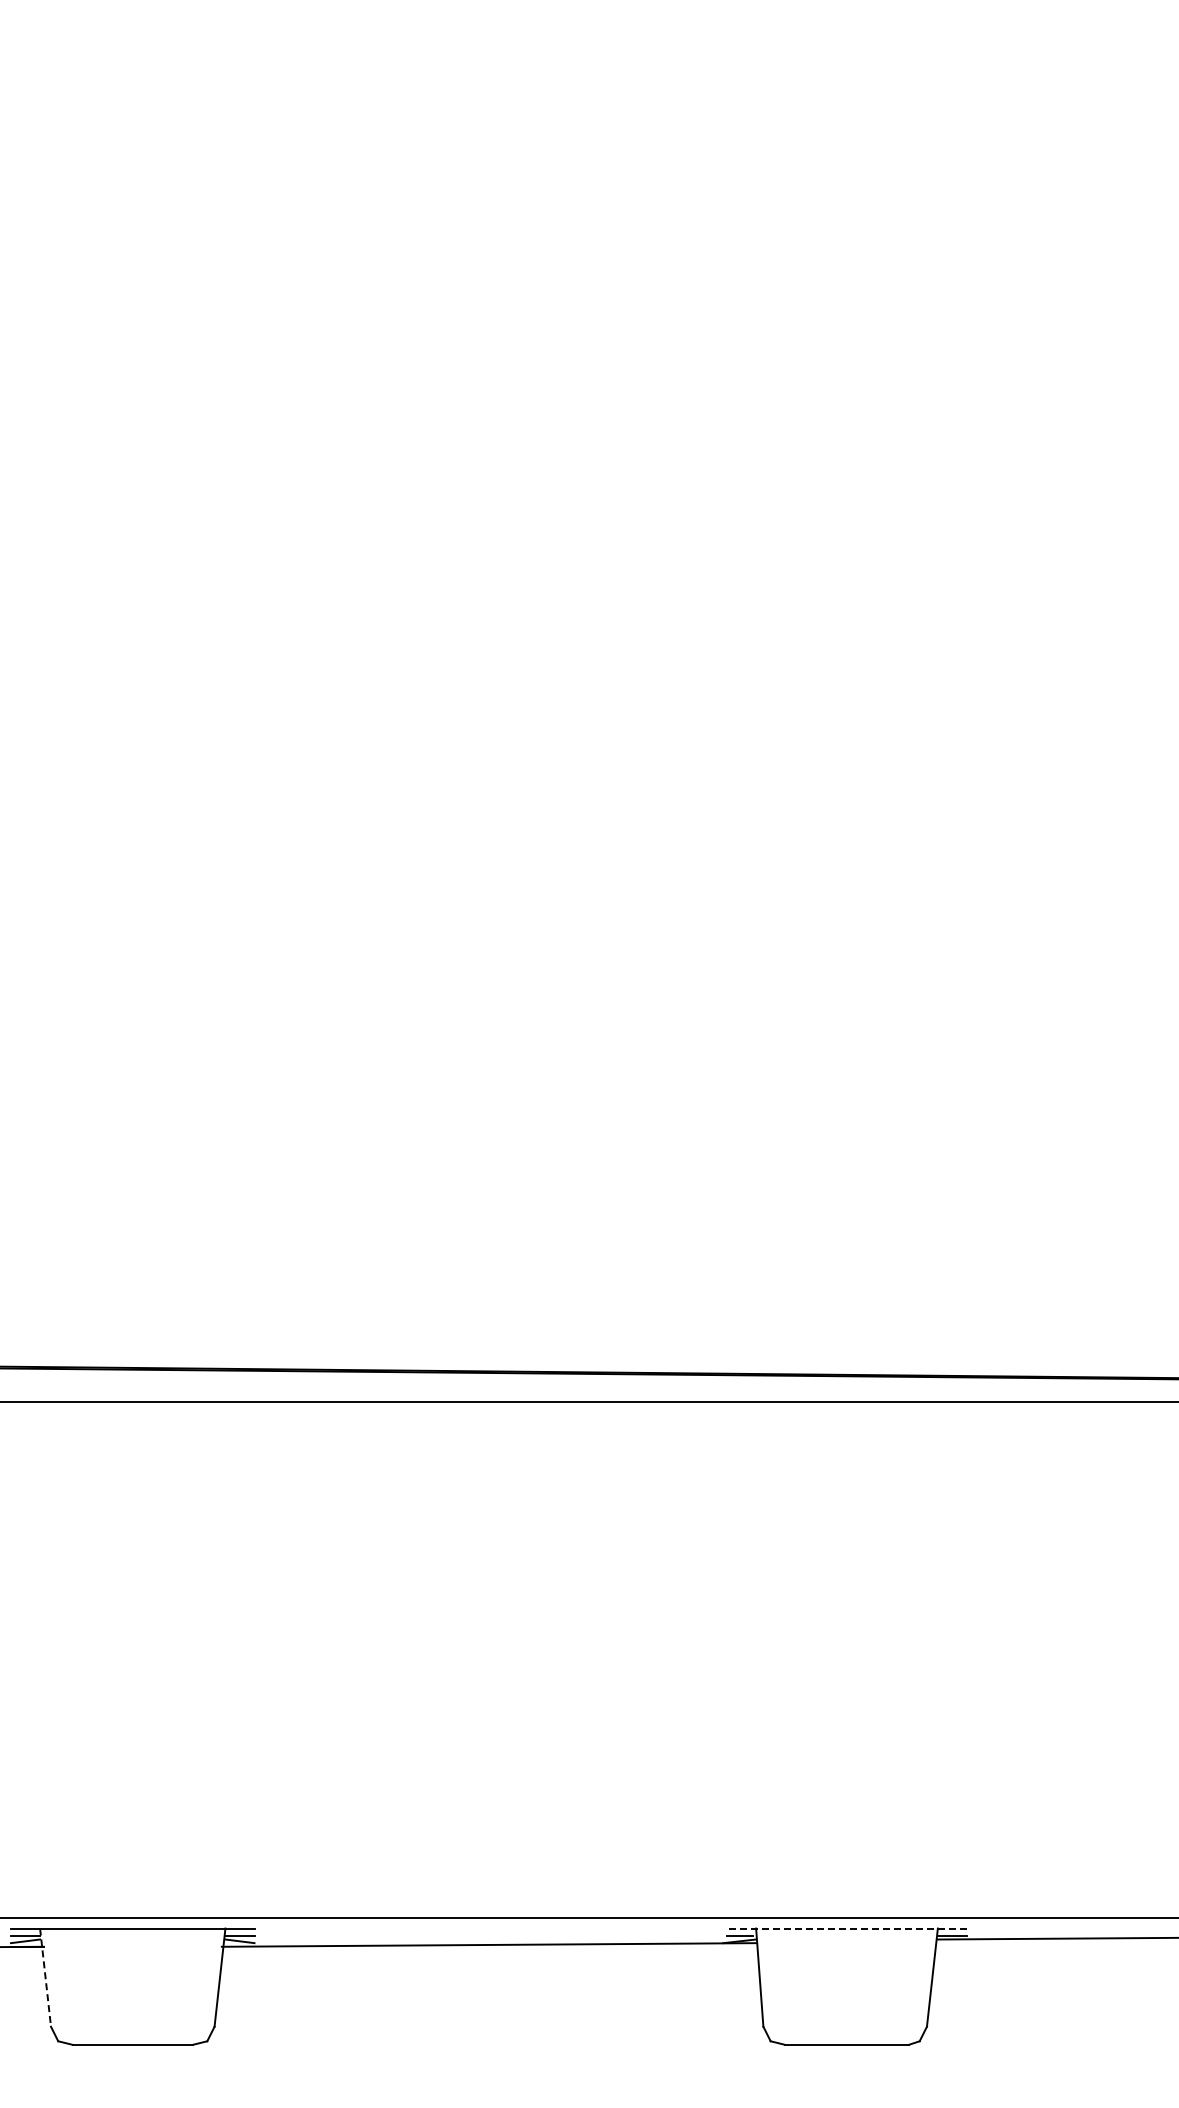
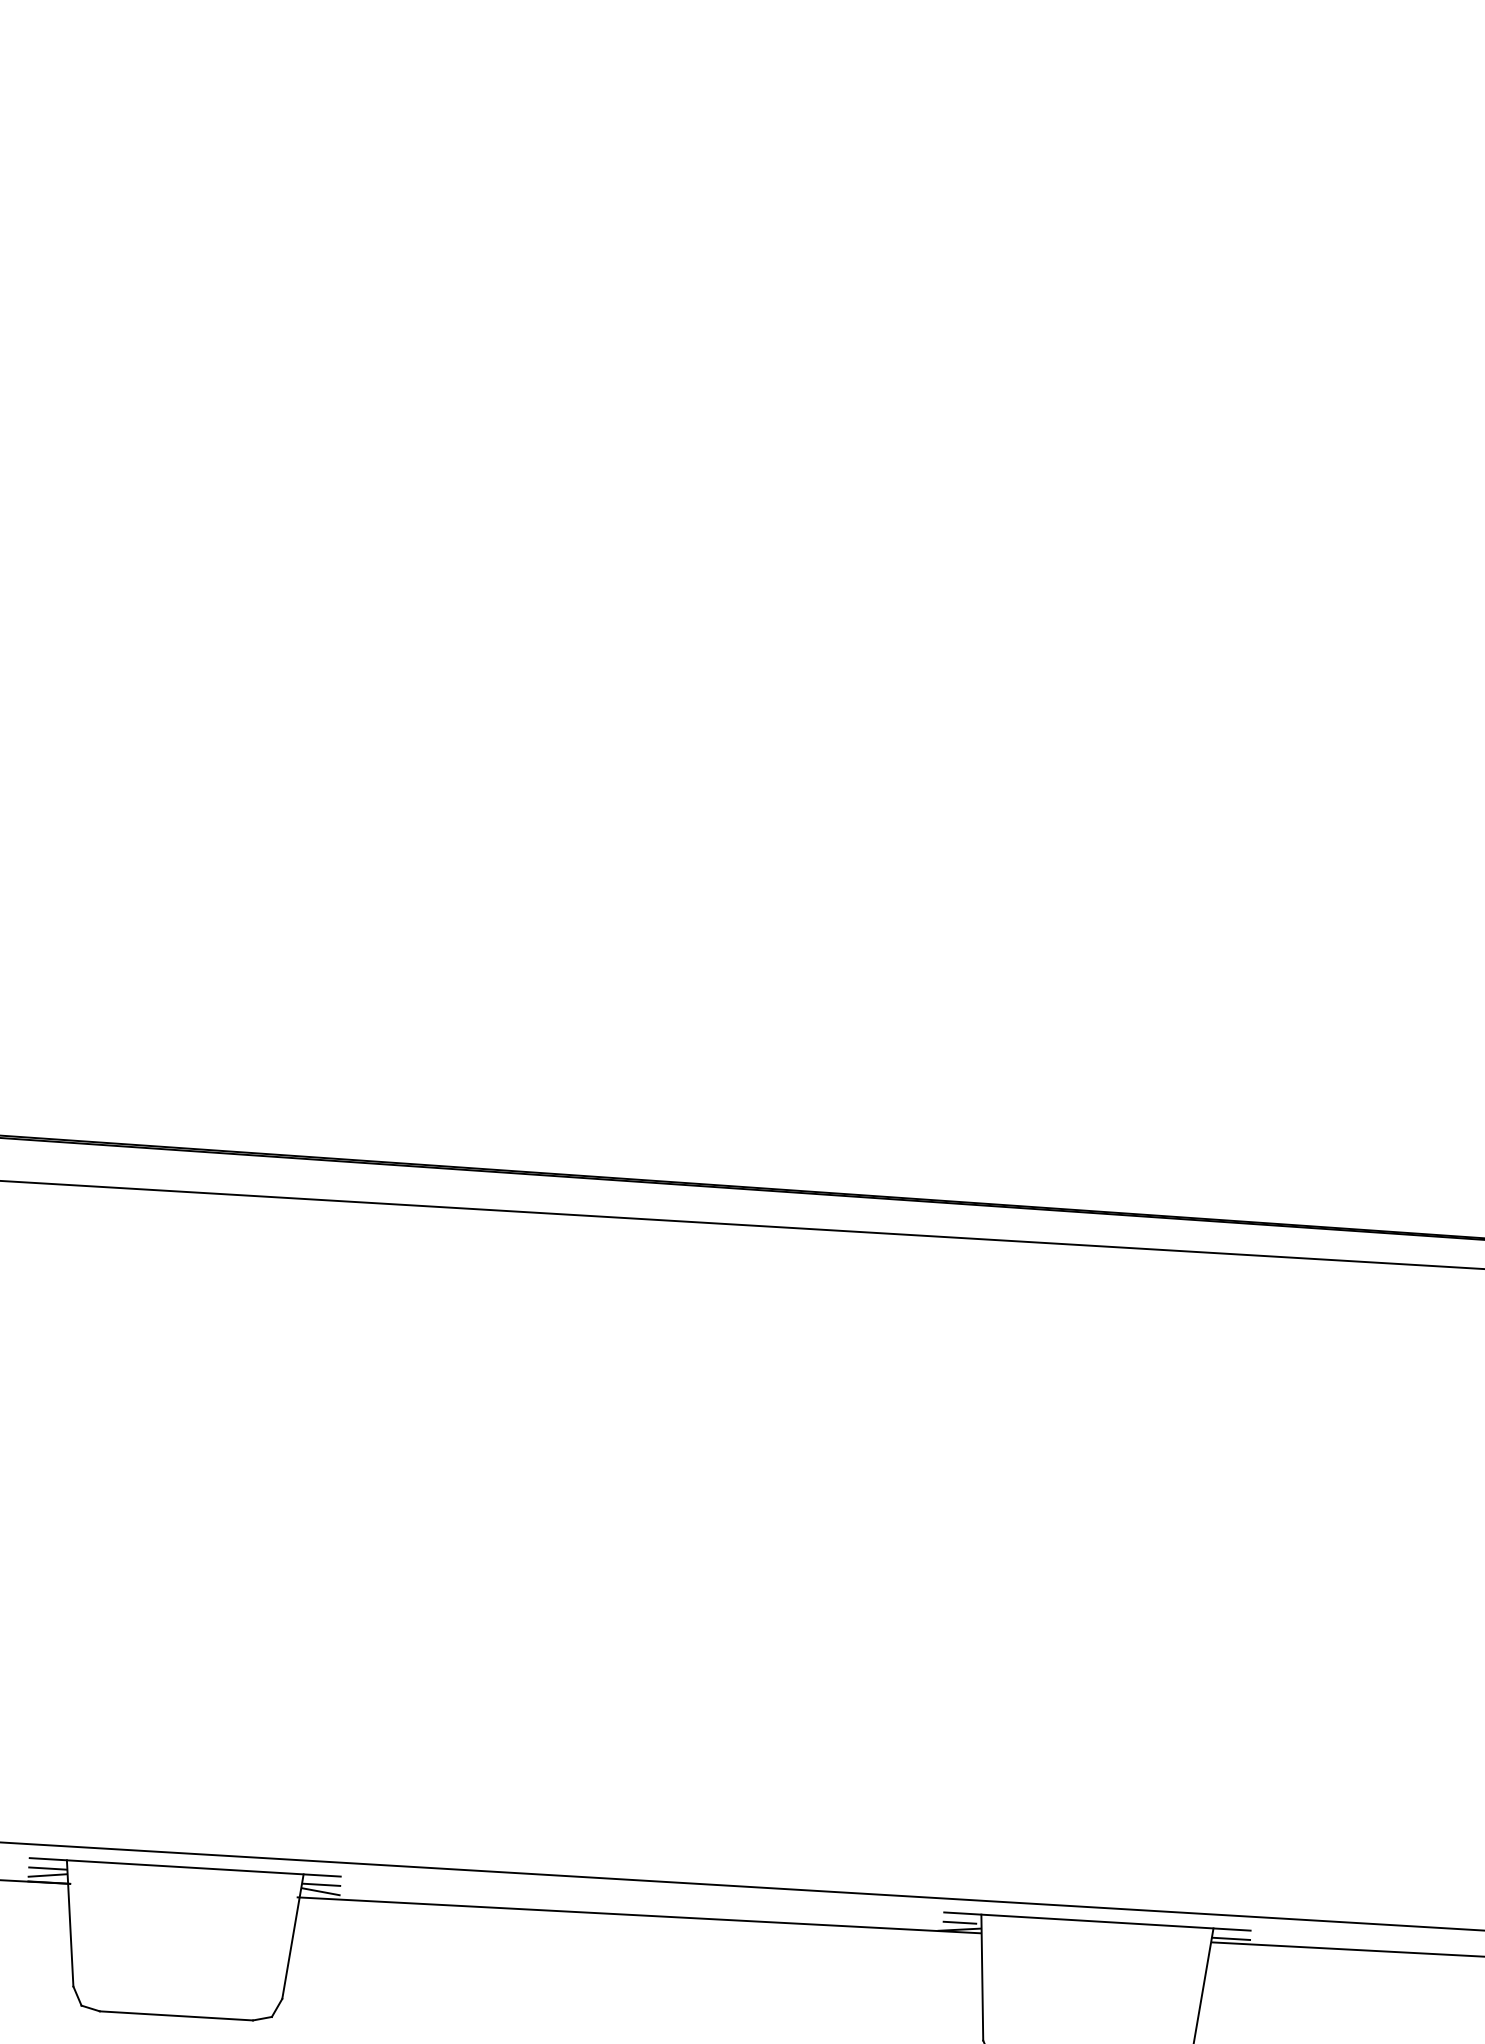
line: (846, 1928) -> (1096, 1921), dashed -> solid
line: (45, 1978) -> (70, 1924), dashed -> solid

